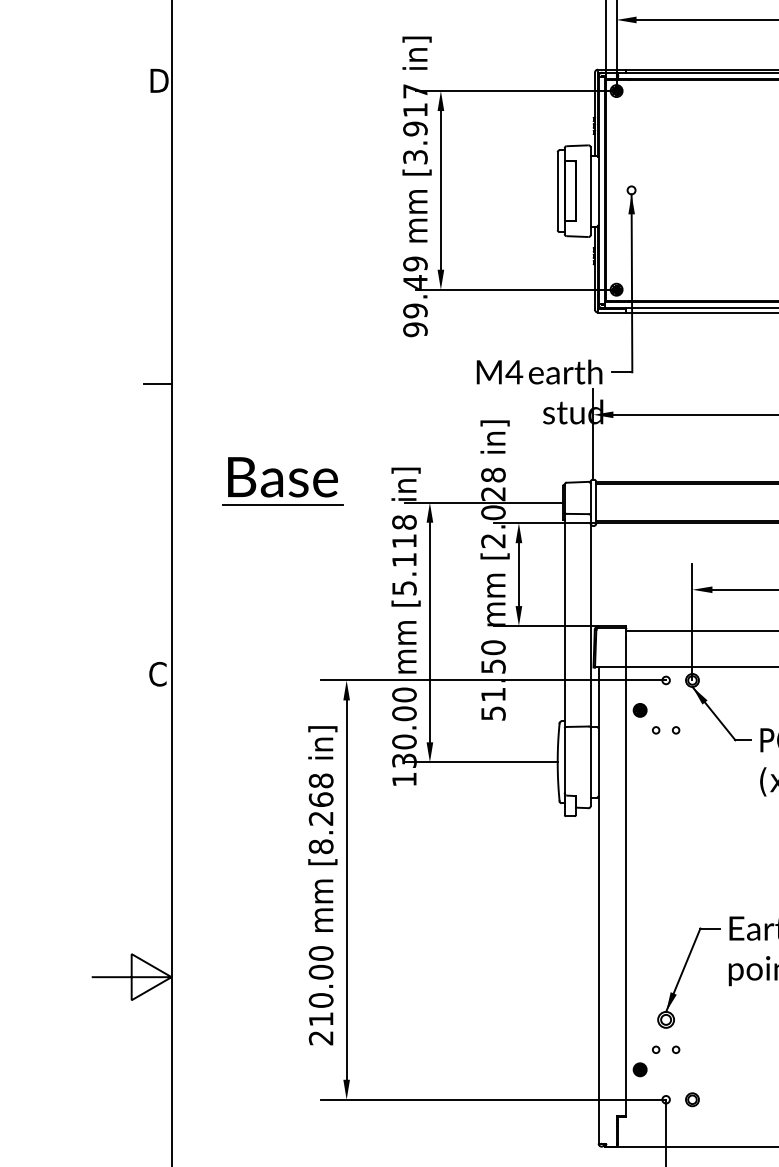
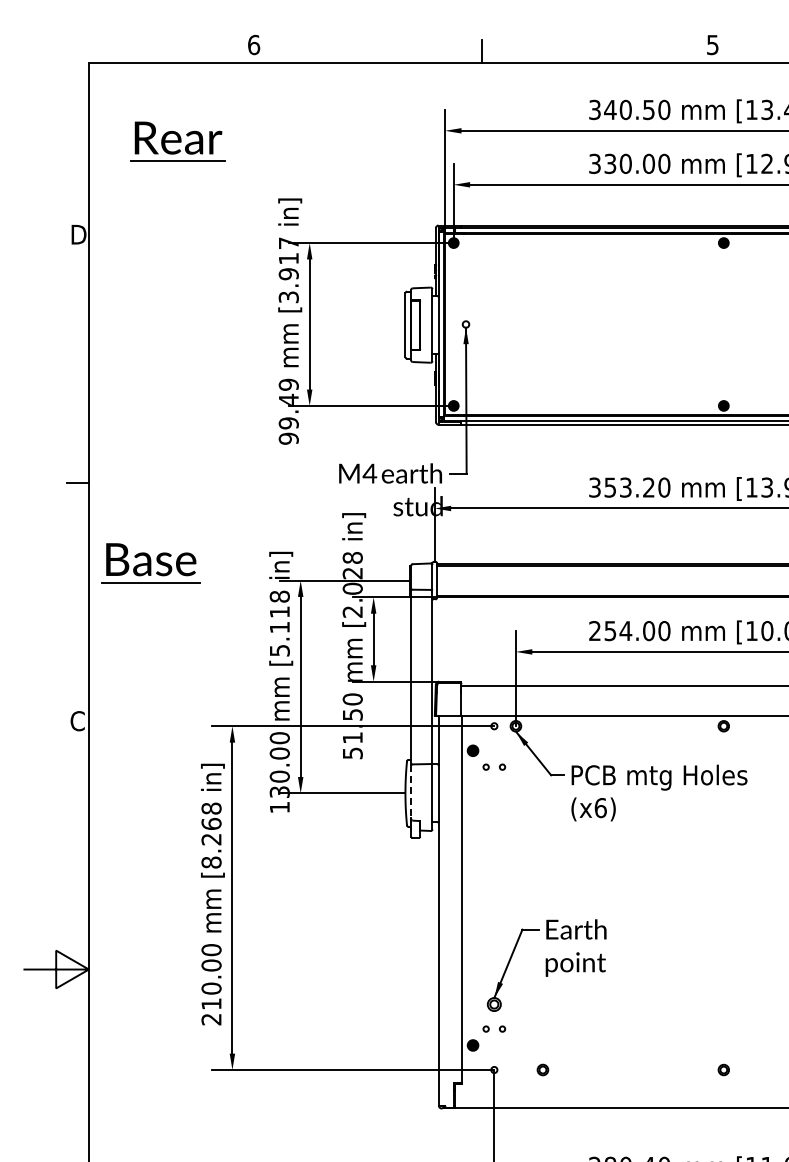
part: (282, 481) -> (150, 563), moved
line: (565, 760) -> (411, 791), solid -> dashed
part: (691, 1099) -> (542, 1069), moved

